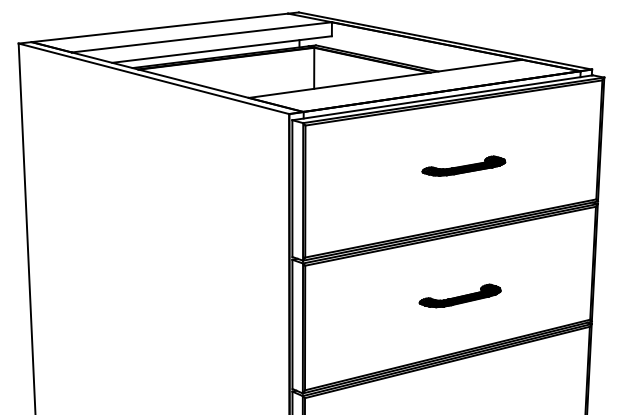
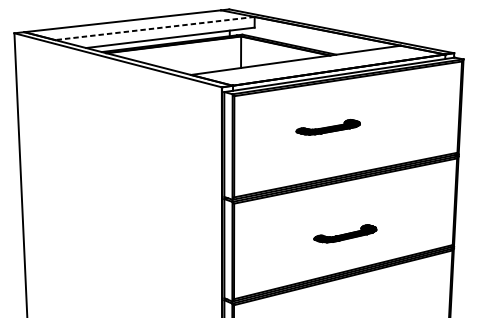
line: (201, 37) -> (154, 28), solid -> dashed
part: (463, 165) -> (327, 126), moved
part: (459, 295) -> (344, 233), moved

